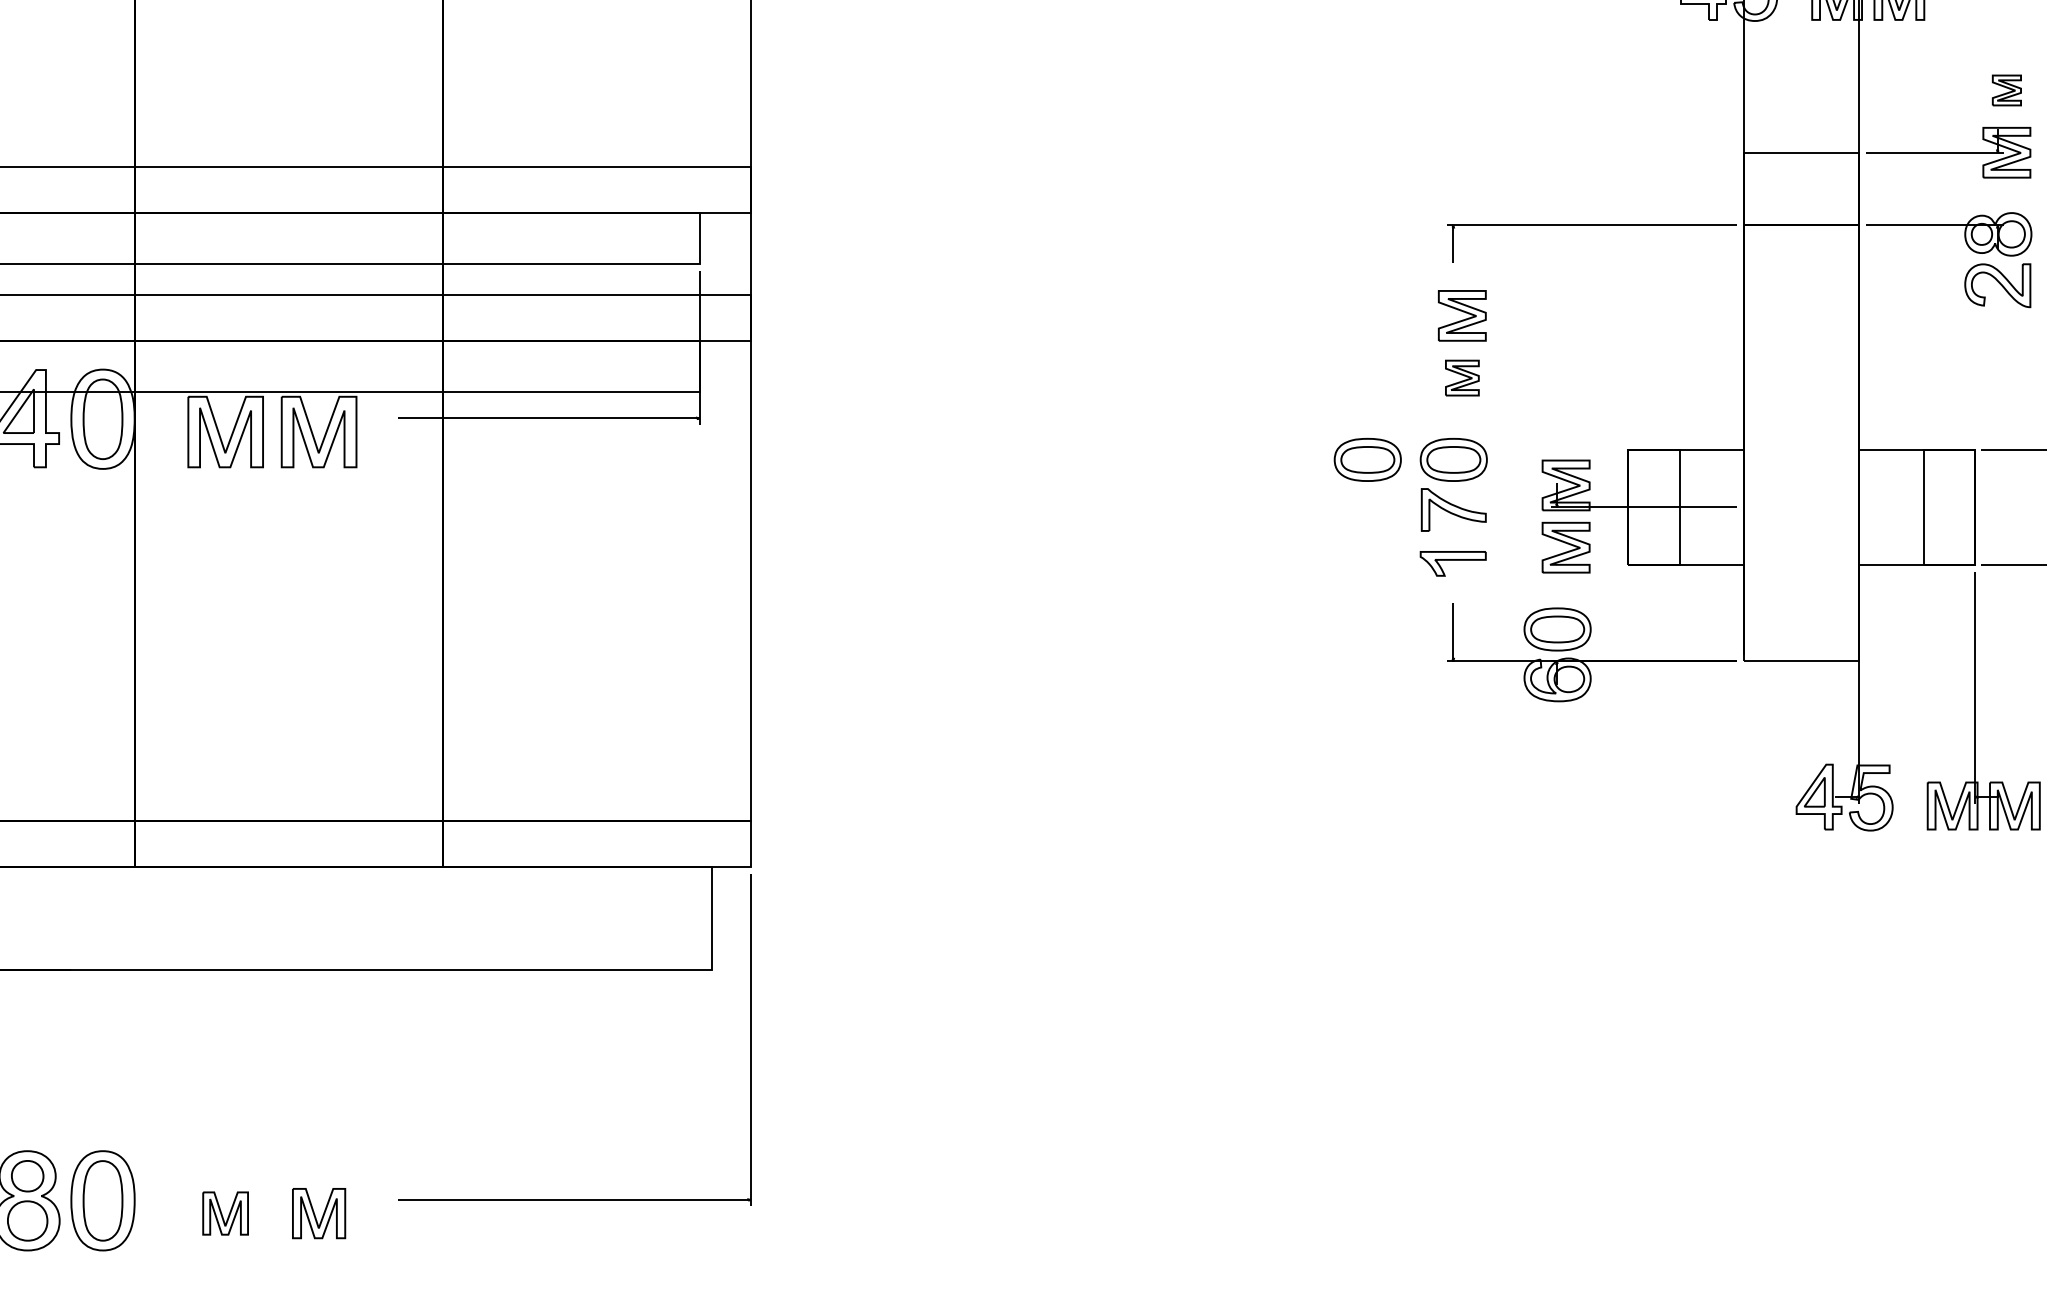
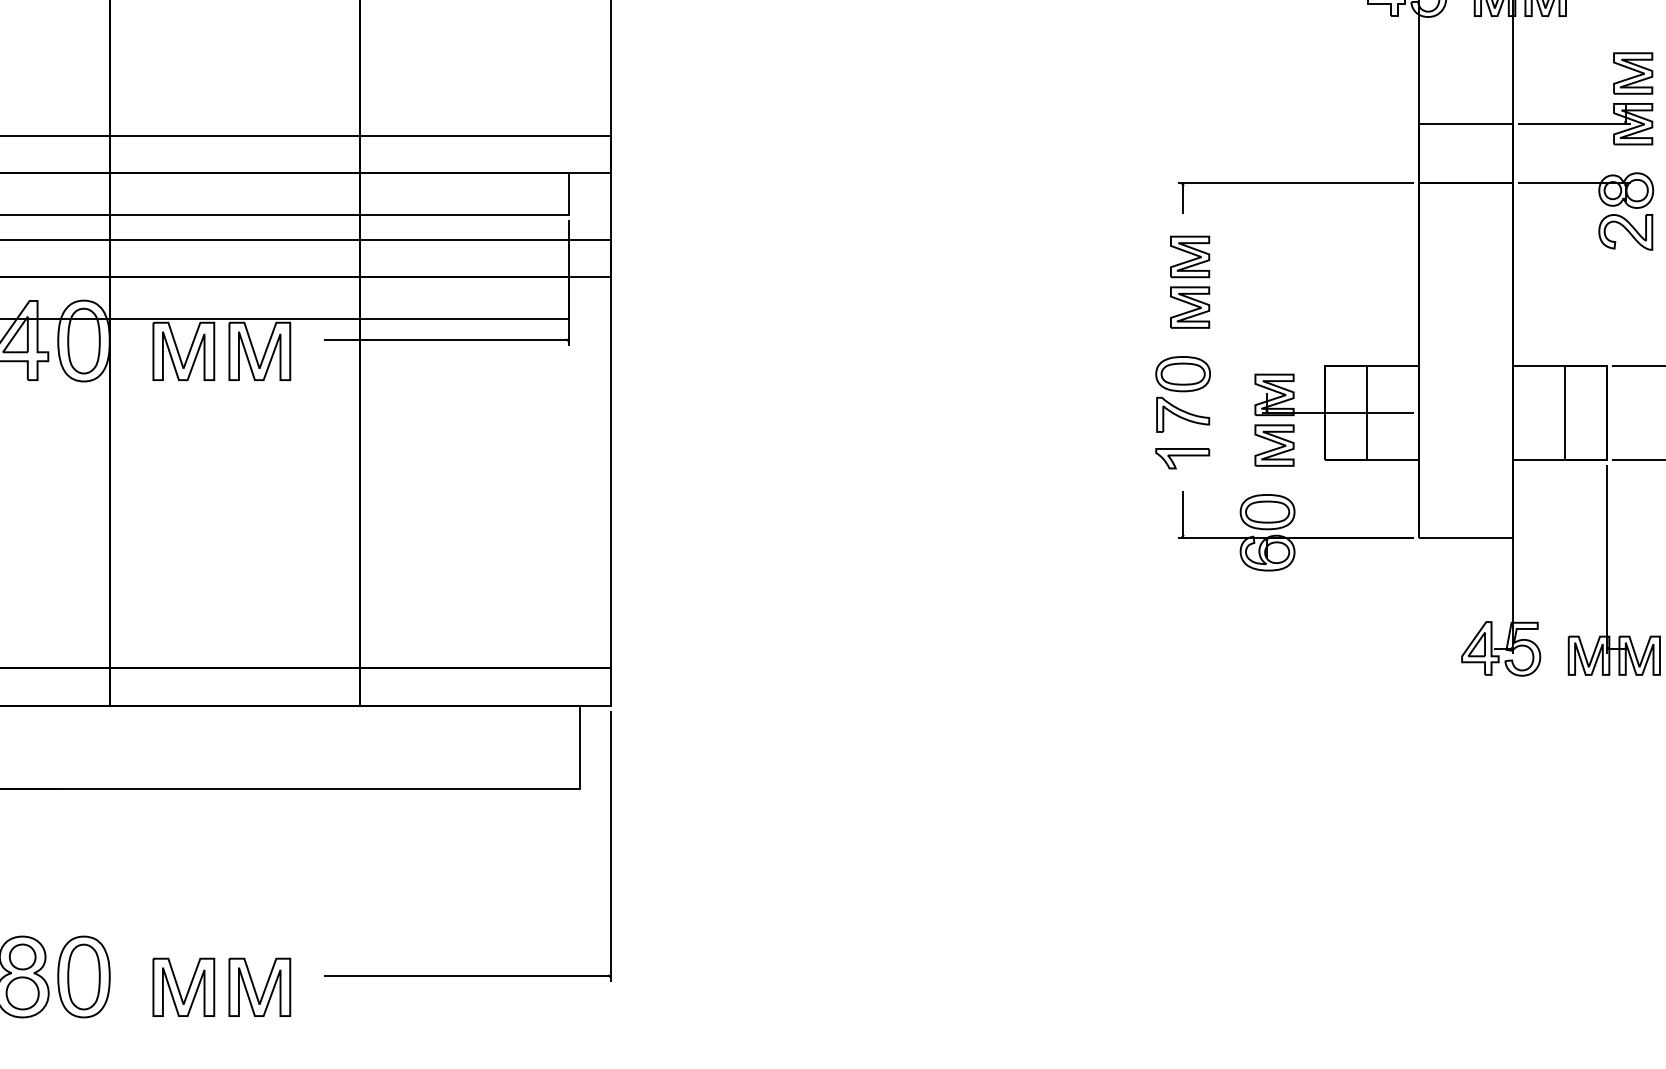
part: (2006, 90) -> (1632, 73), size x1.67
part: (1462, 377) -> (1190, 307), size x1.43
part: (1367, 459) -> (1112, 373), removed
part: (225, 1213) -> (183, 987), size x1.67
part: (318, 1213) -> (259, 987), size x1.43

